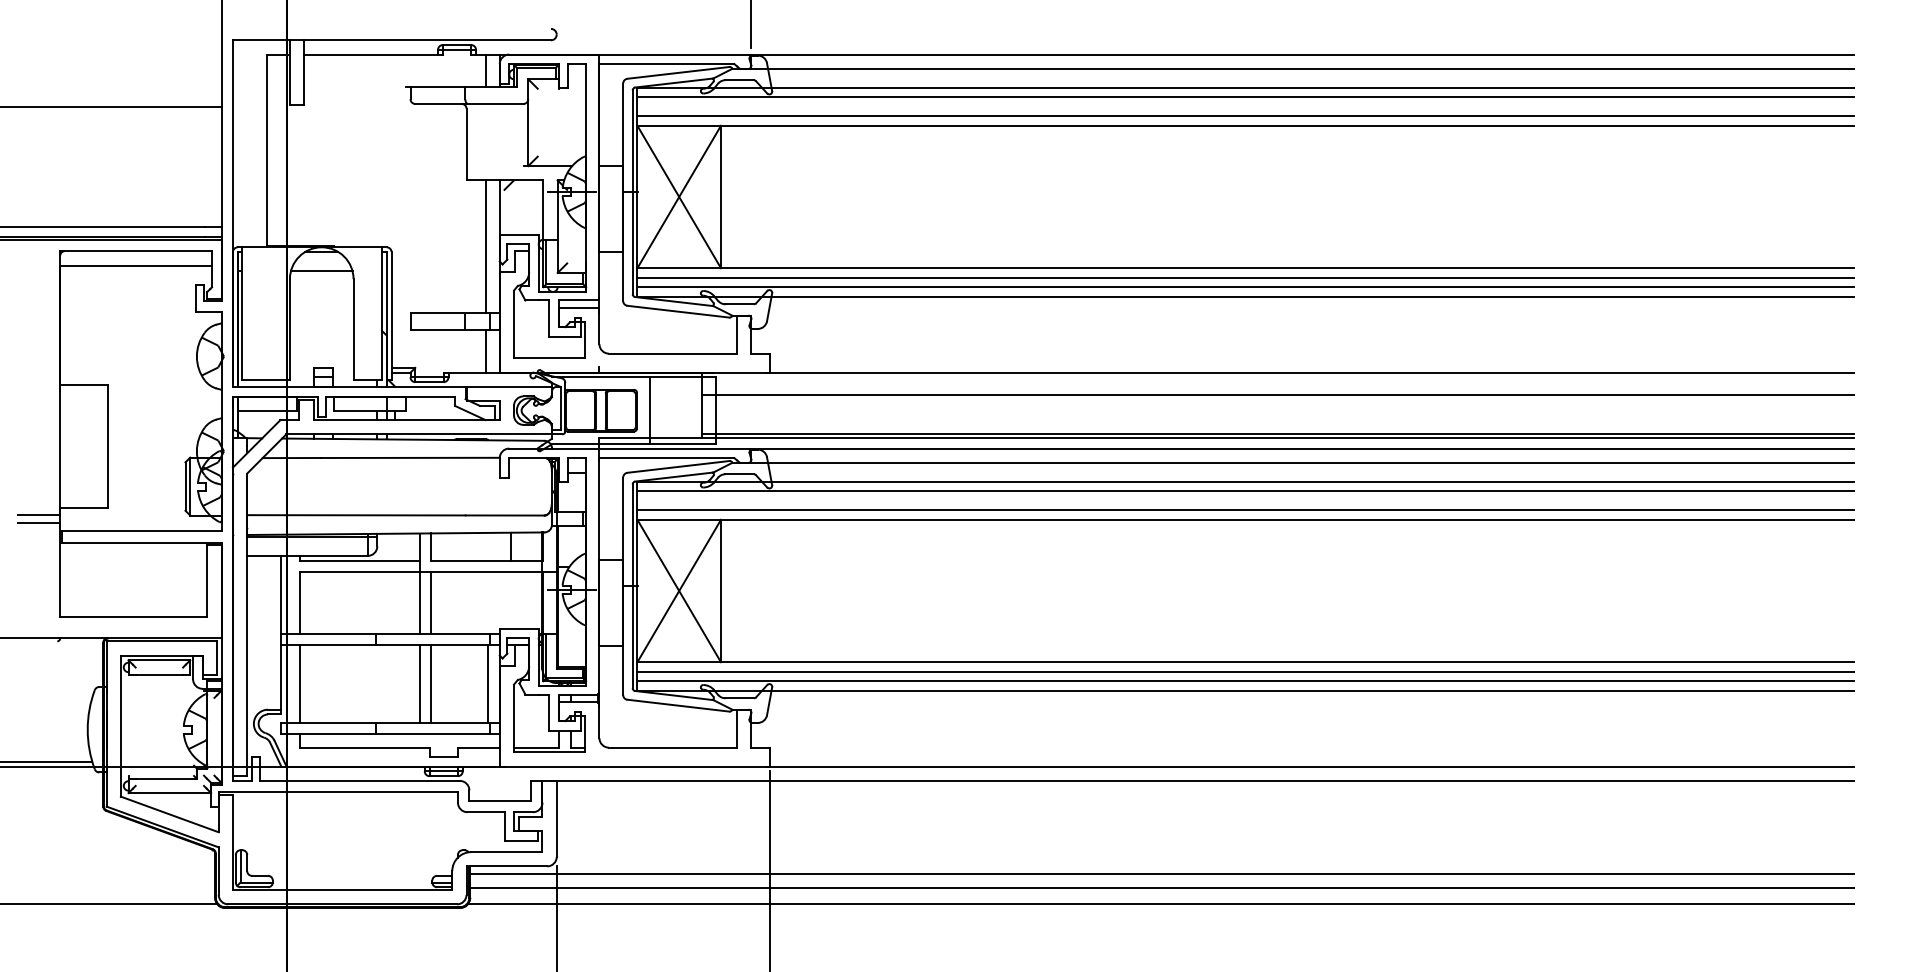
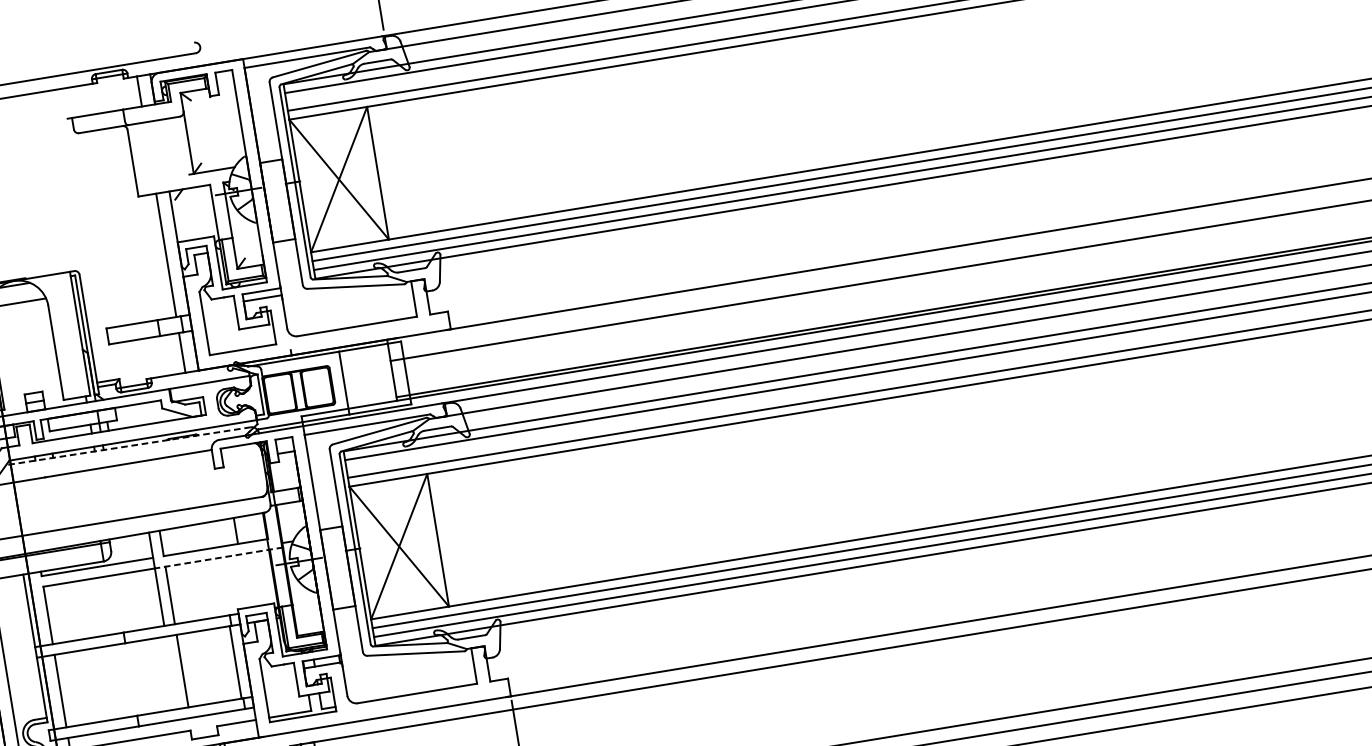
line: (412, 439) -> (127, 446), solid -> dashed
line: (488, 572) -> (218, 558), solid -> dashed
line: (420, 683) -> (172, 672), removed

